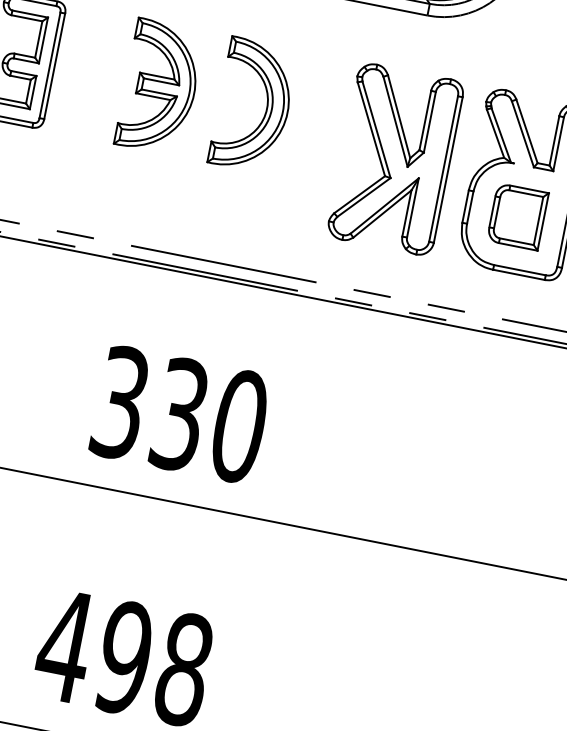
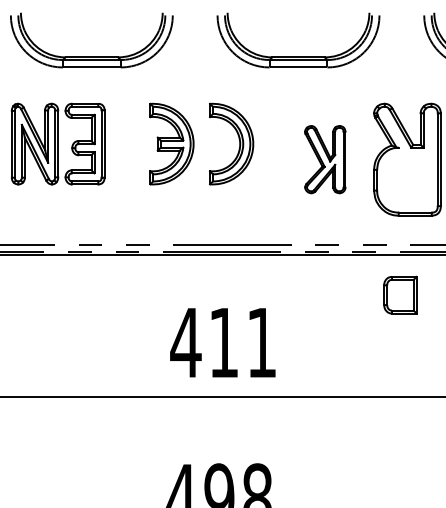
part: (394, 158) -> (324, 159), size x0.6
part: (518, 215) -> (400, 294), moved
text: (179, 414) -> (223, 342), 330 -> 411

